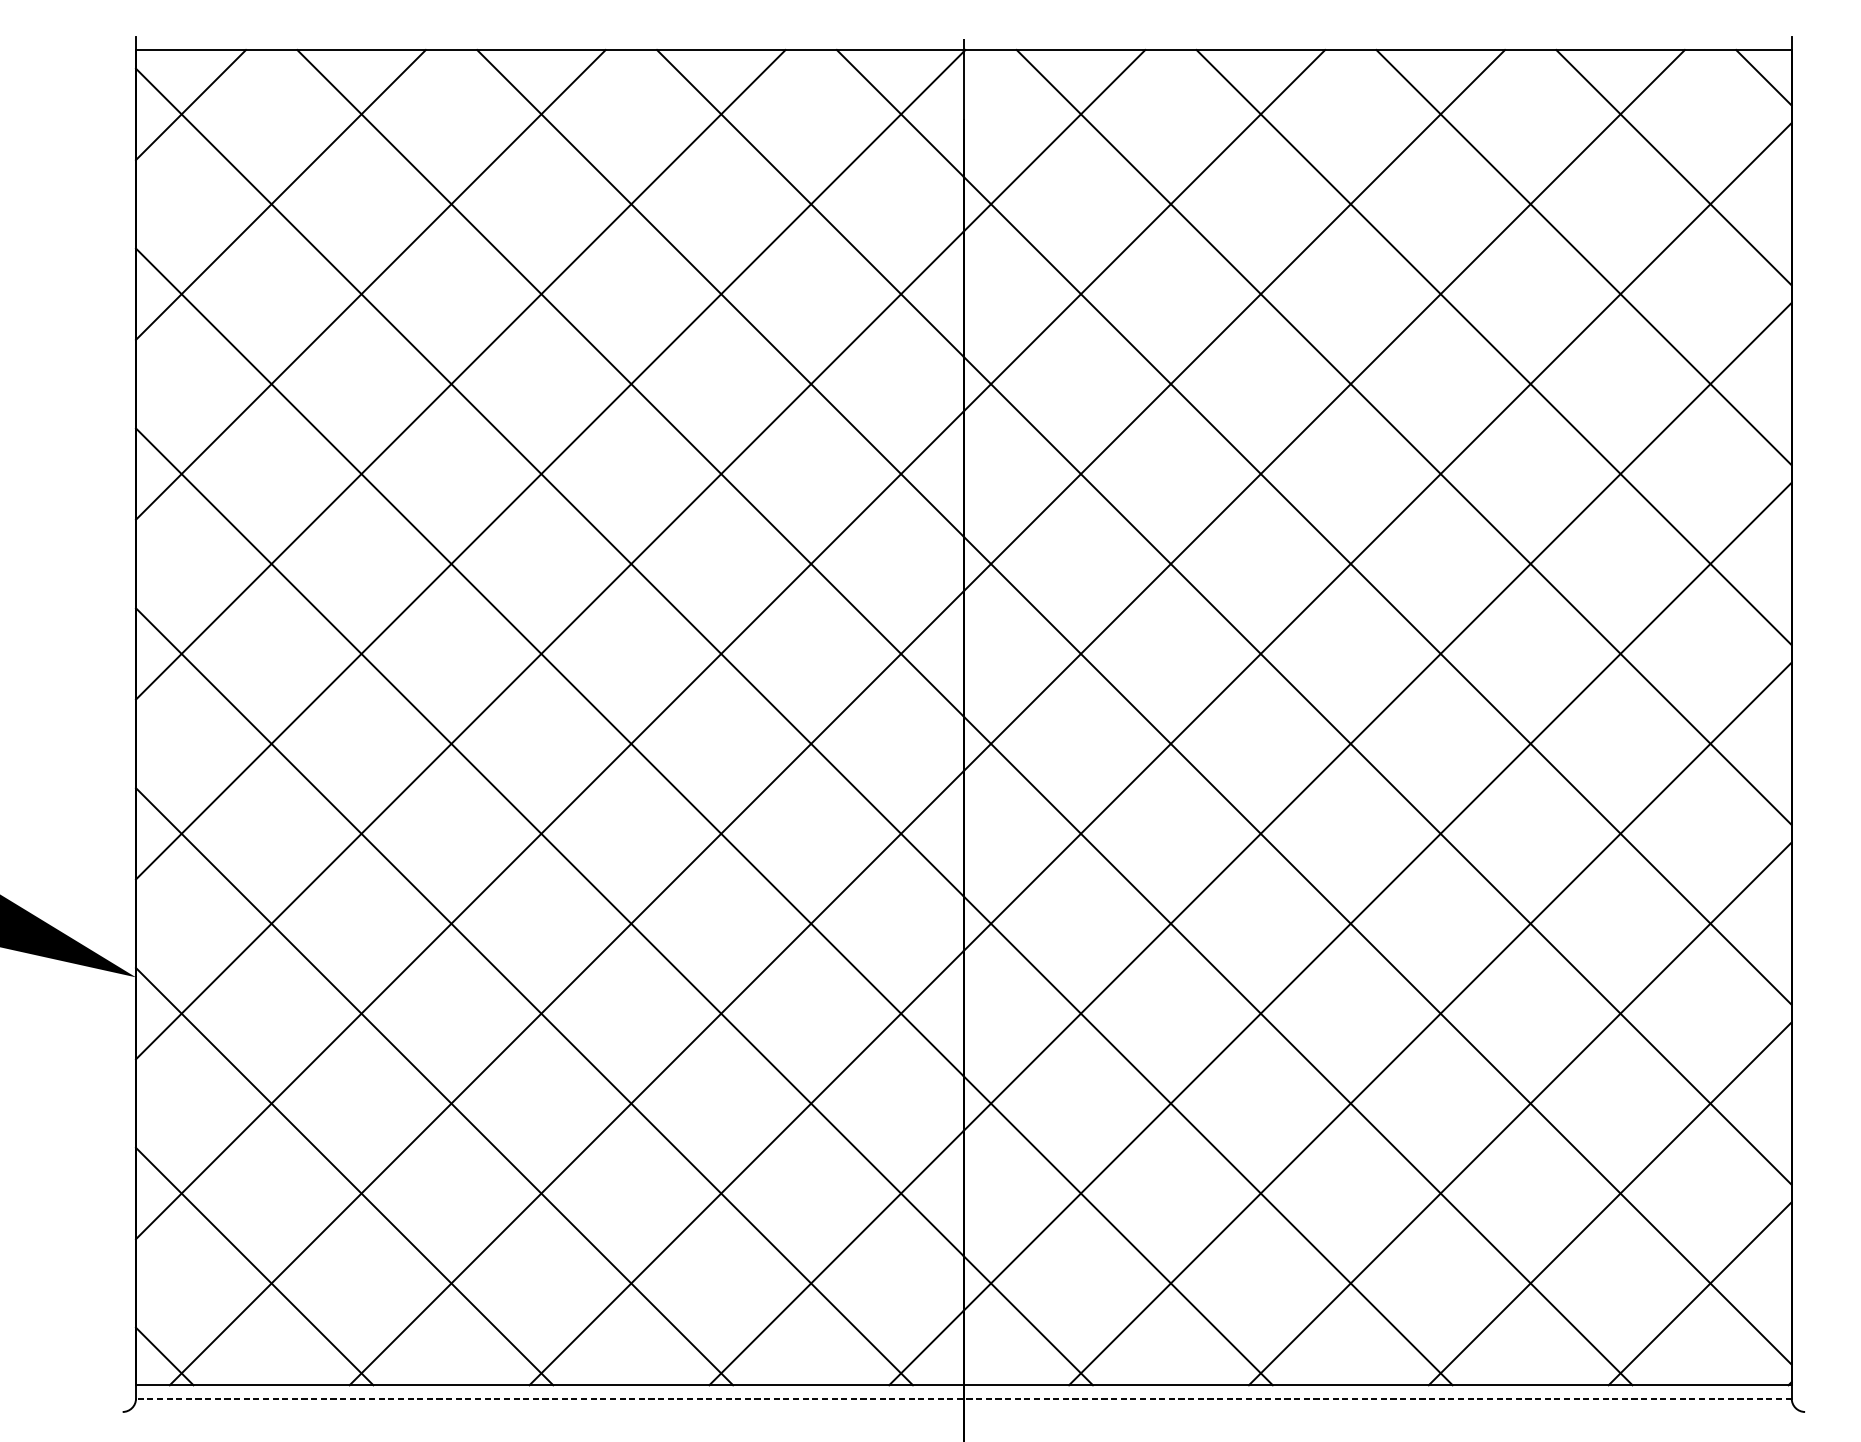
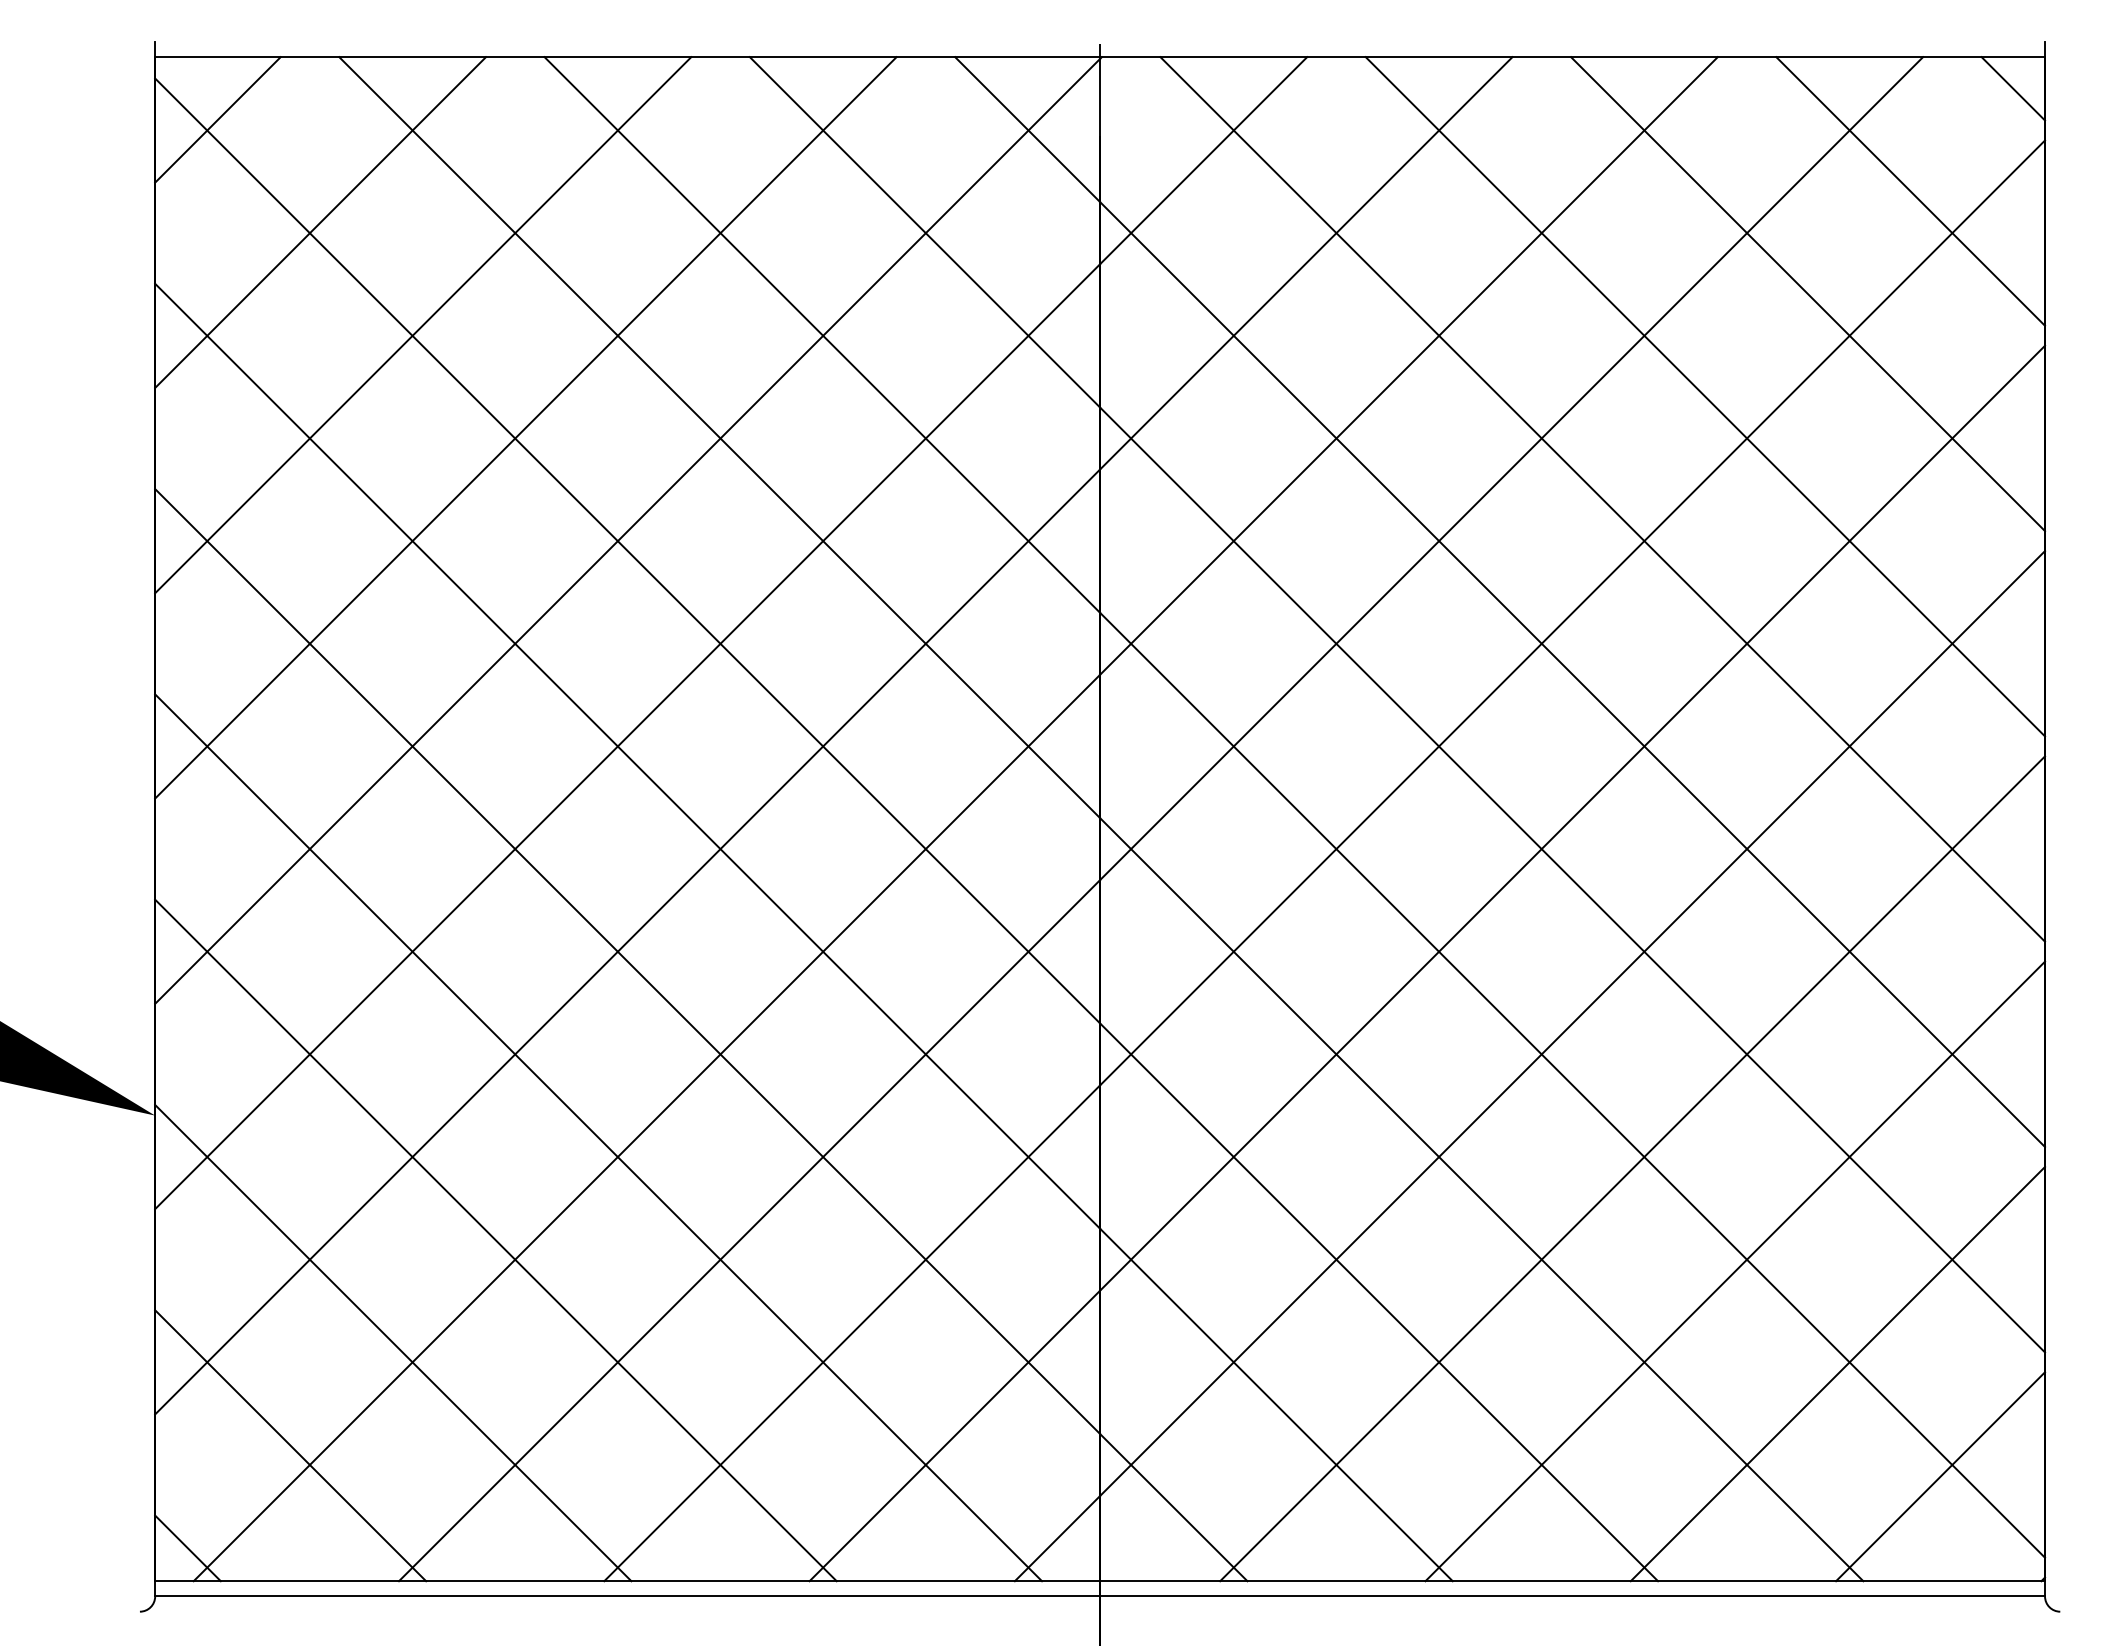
line: (964, 1398) -> (1100, 1596), dashed -> solid

